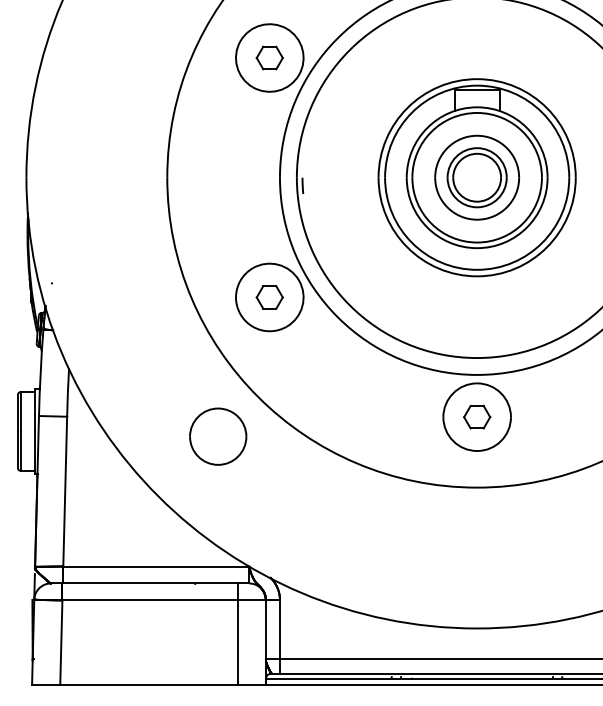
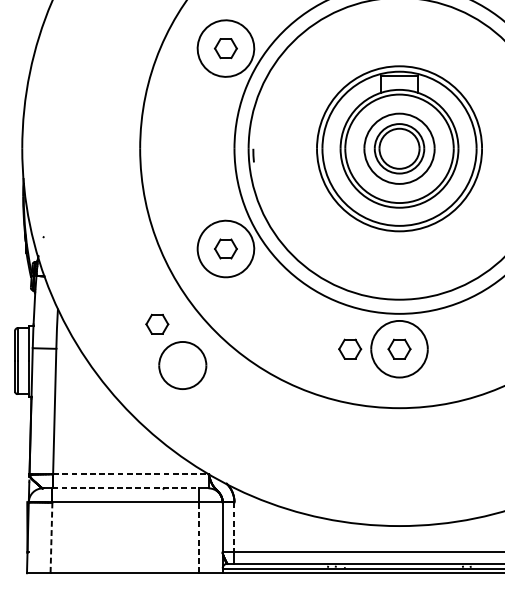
part: (187, 387) -> (157, 324), added
part: (418, 416) -> (350, 348), added
line: (156, 566) -> (131, 474), solid -> dashed
line: (150, 583) -> (126, 488), solid -> dashed
line: (279, 629) -> (234, 526), solid -> dashed
line: (237, 642) -> (198, 537), solid -> dashed
line: (61, 643) -> (51, 538), solid -> dashed

